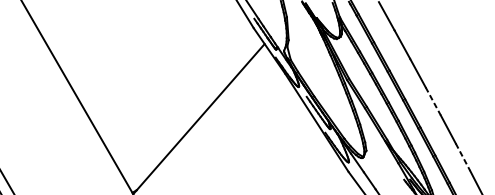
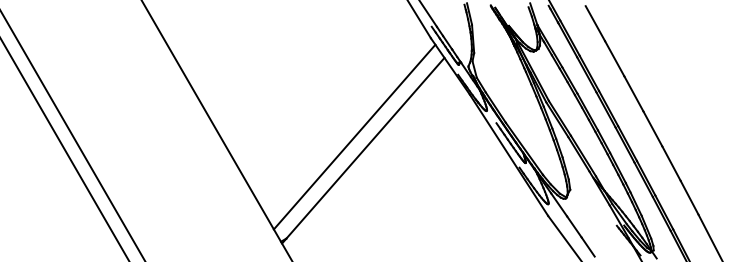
line: (432, 101) -> (652, 128), dashed -> solid
line: (191, 107) -> (354, 136), added
line: (462, 157) -> (689, 198), dashed -> solid

